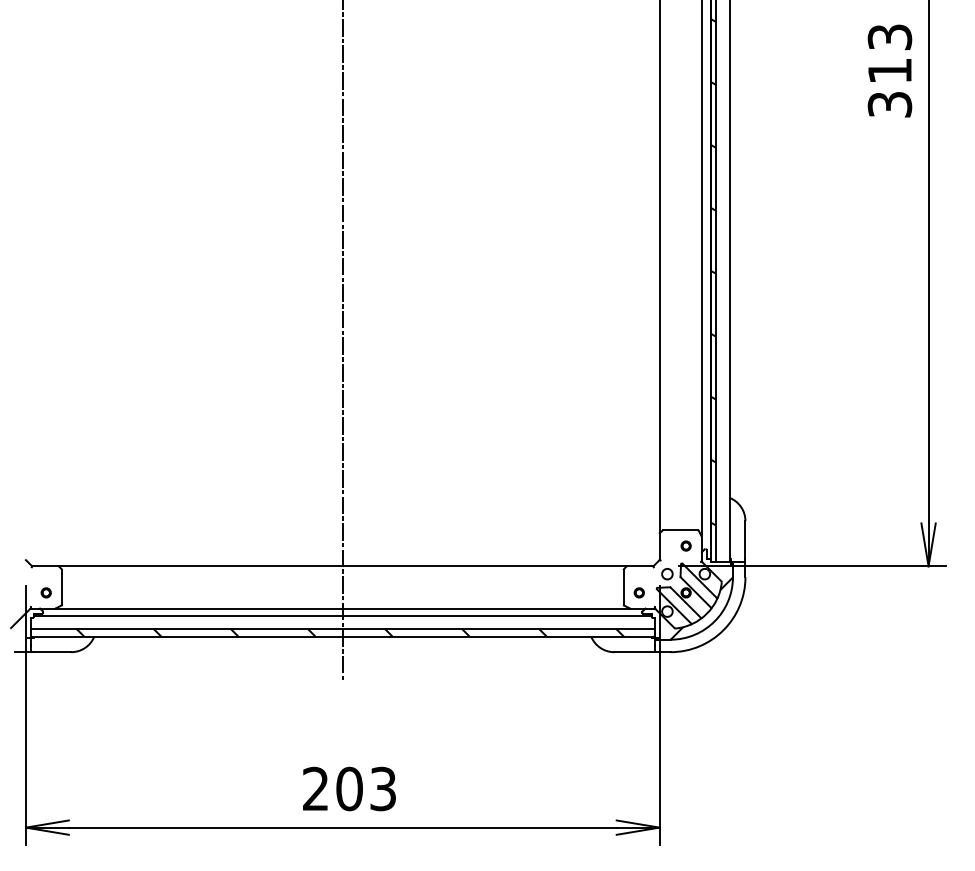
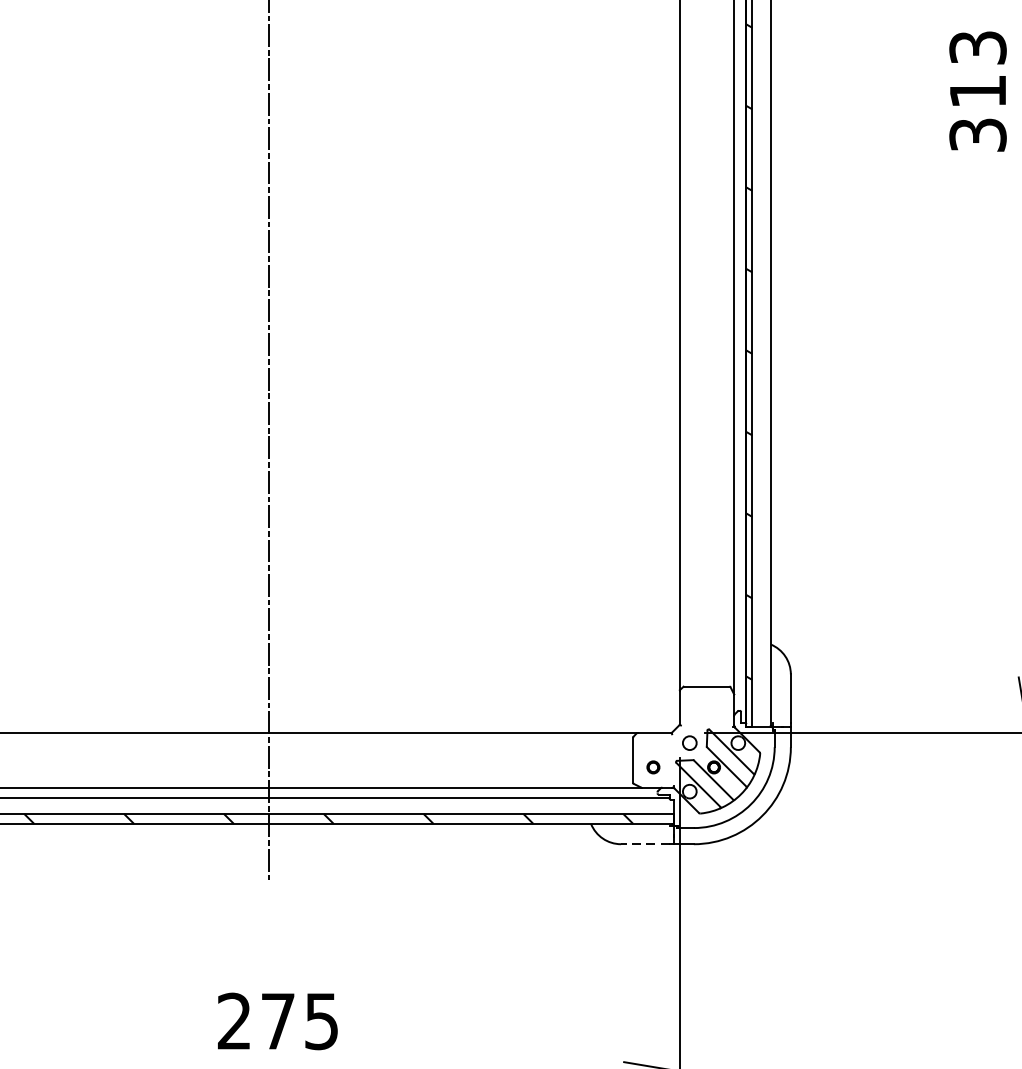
part: (685, 545) -> (713, 706), removed
hatch: (701, 608) -> (733, 787), removed
line: (633, 652) -> (645, 844), solid -> dashed
text: (365, 788) -> (298, 1020), 203 -> 275

